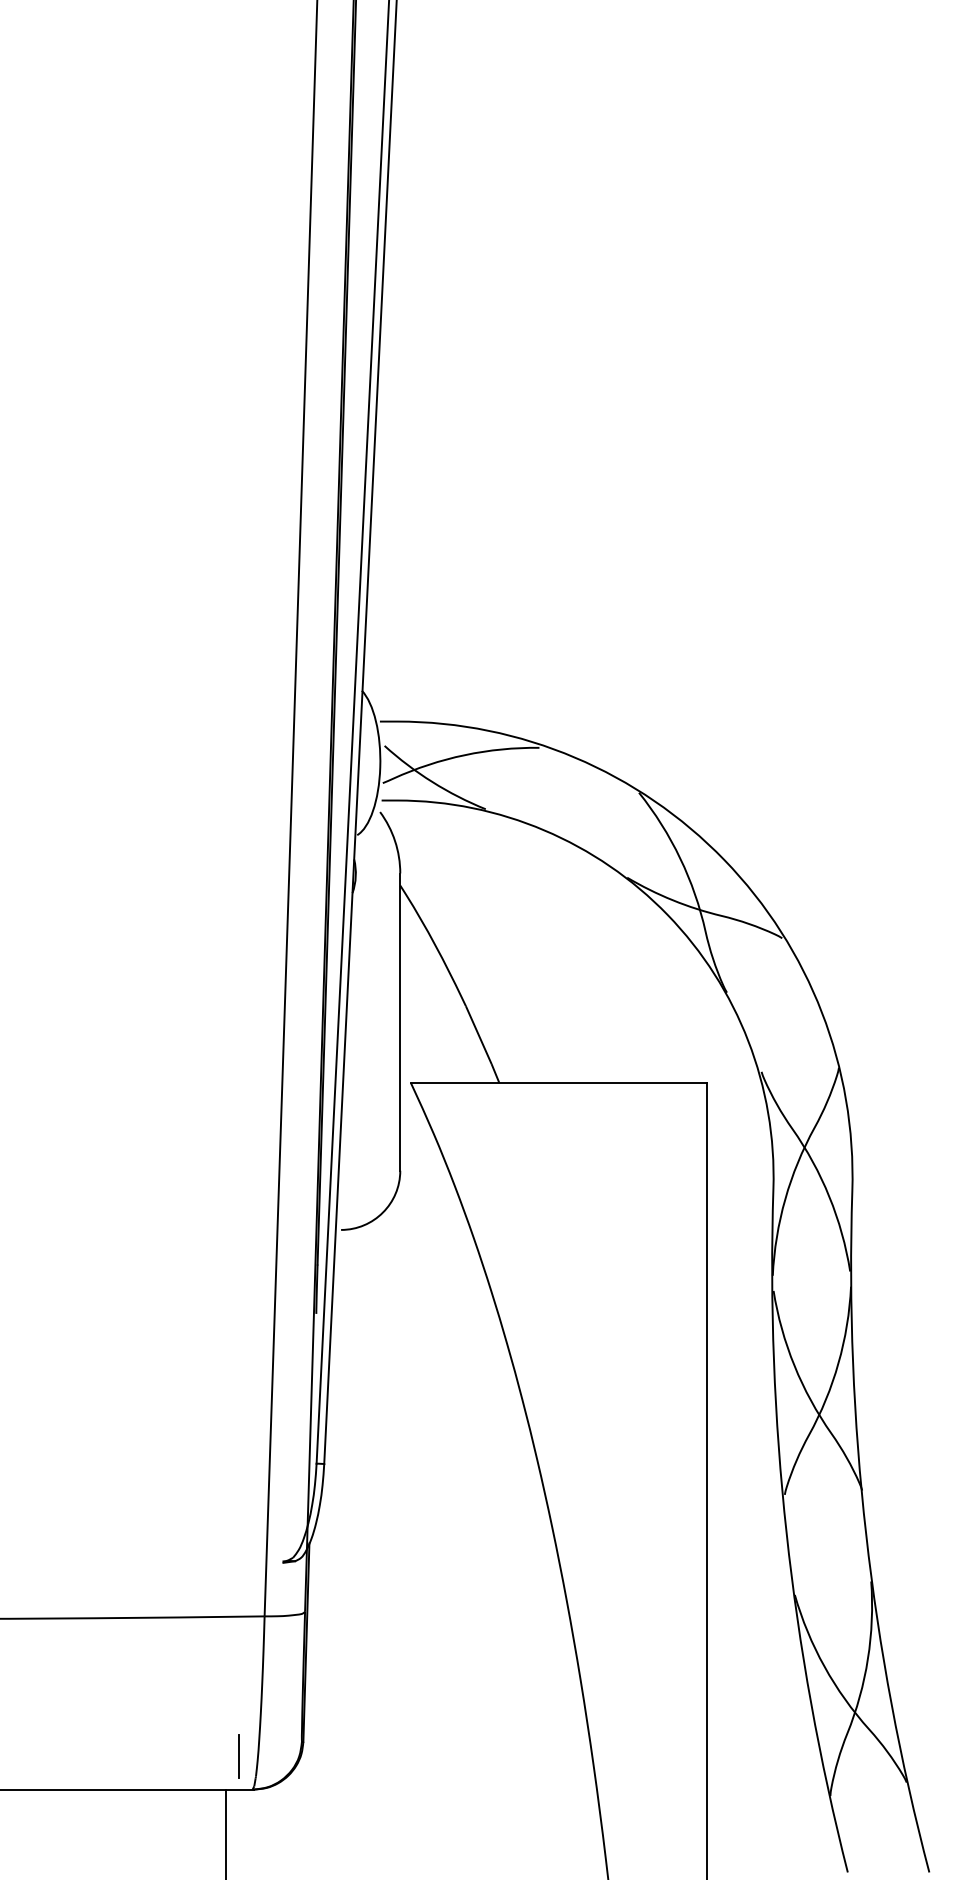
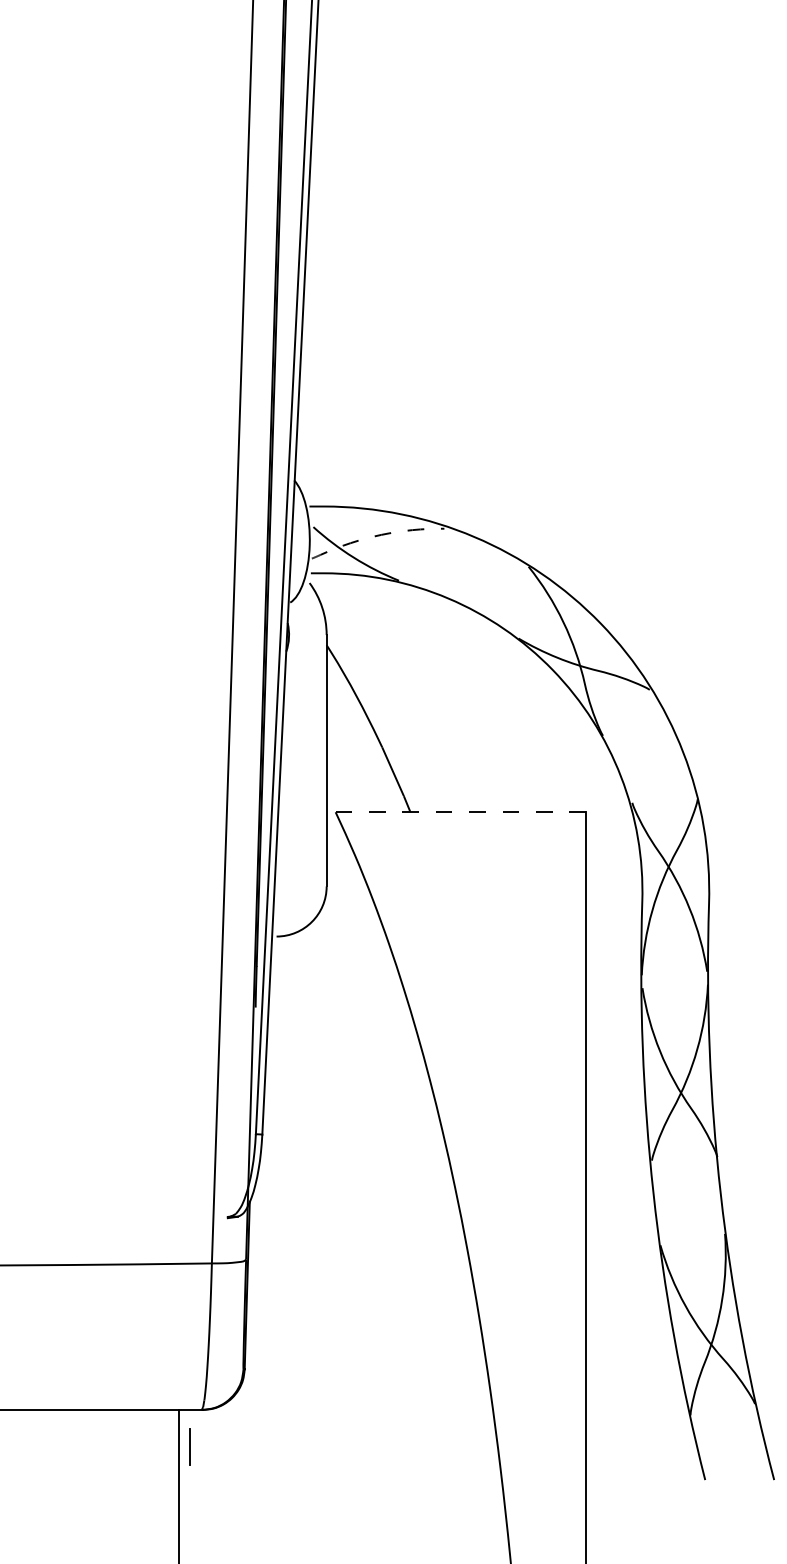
line: (458, 756) -> (375, 536), solid -> dashed
line: (558, 1082) -> (460, 811), solid -> dashed
line: (238, 1756) -> (189, 1447), moved

